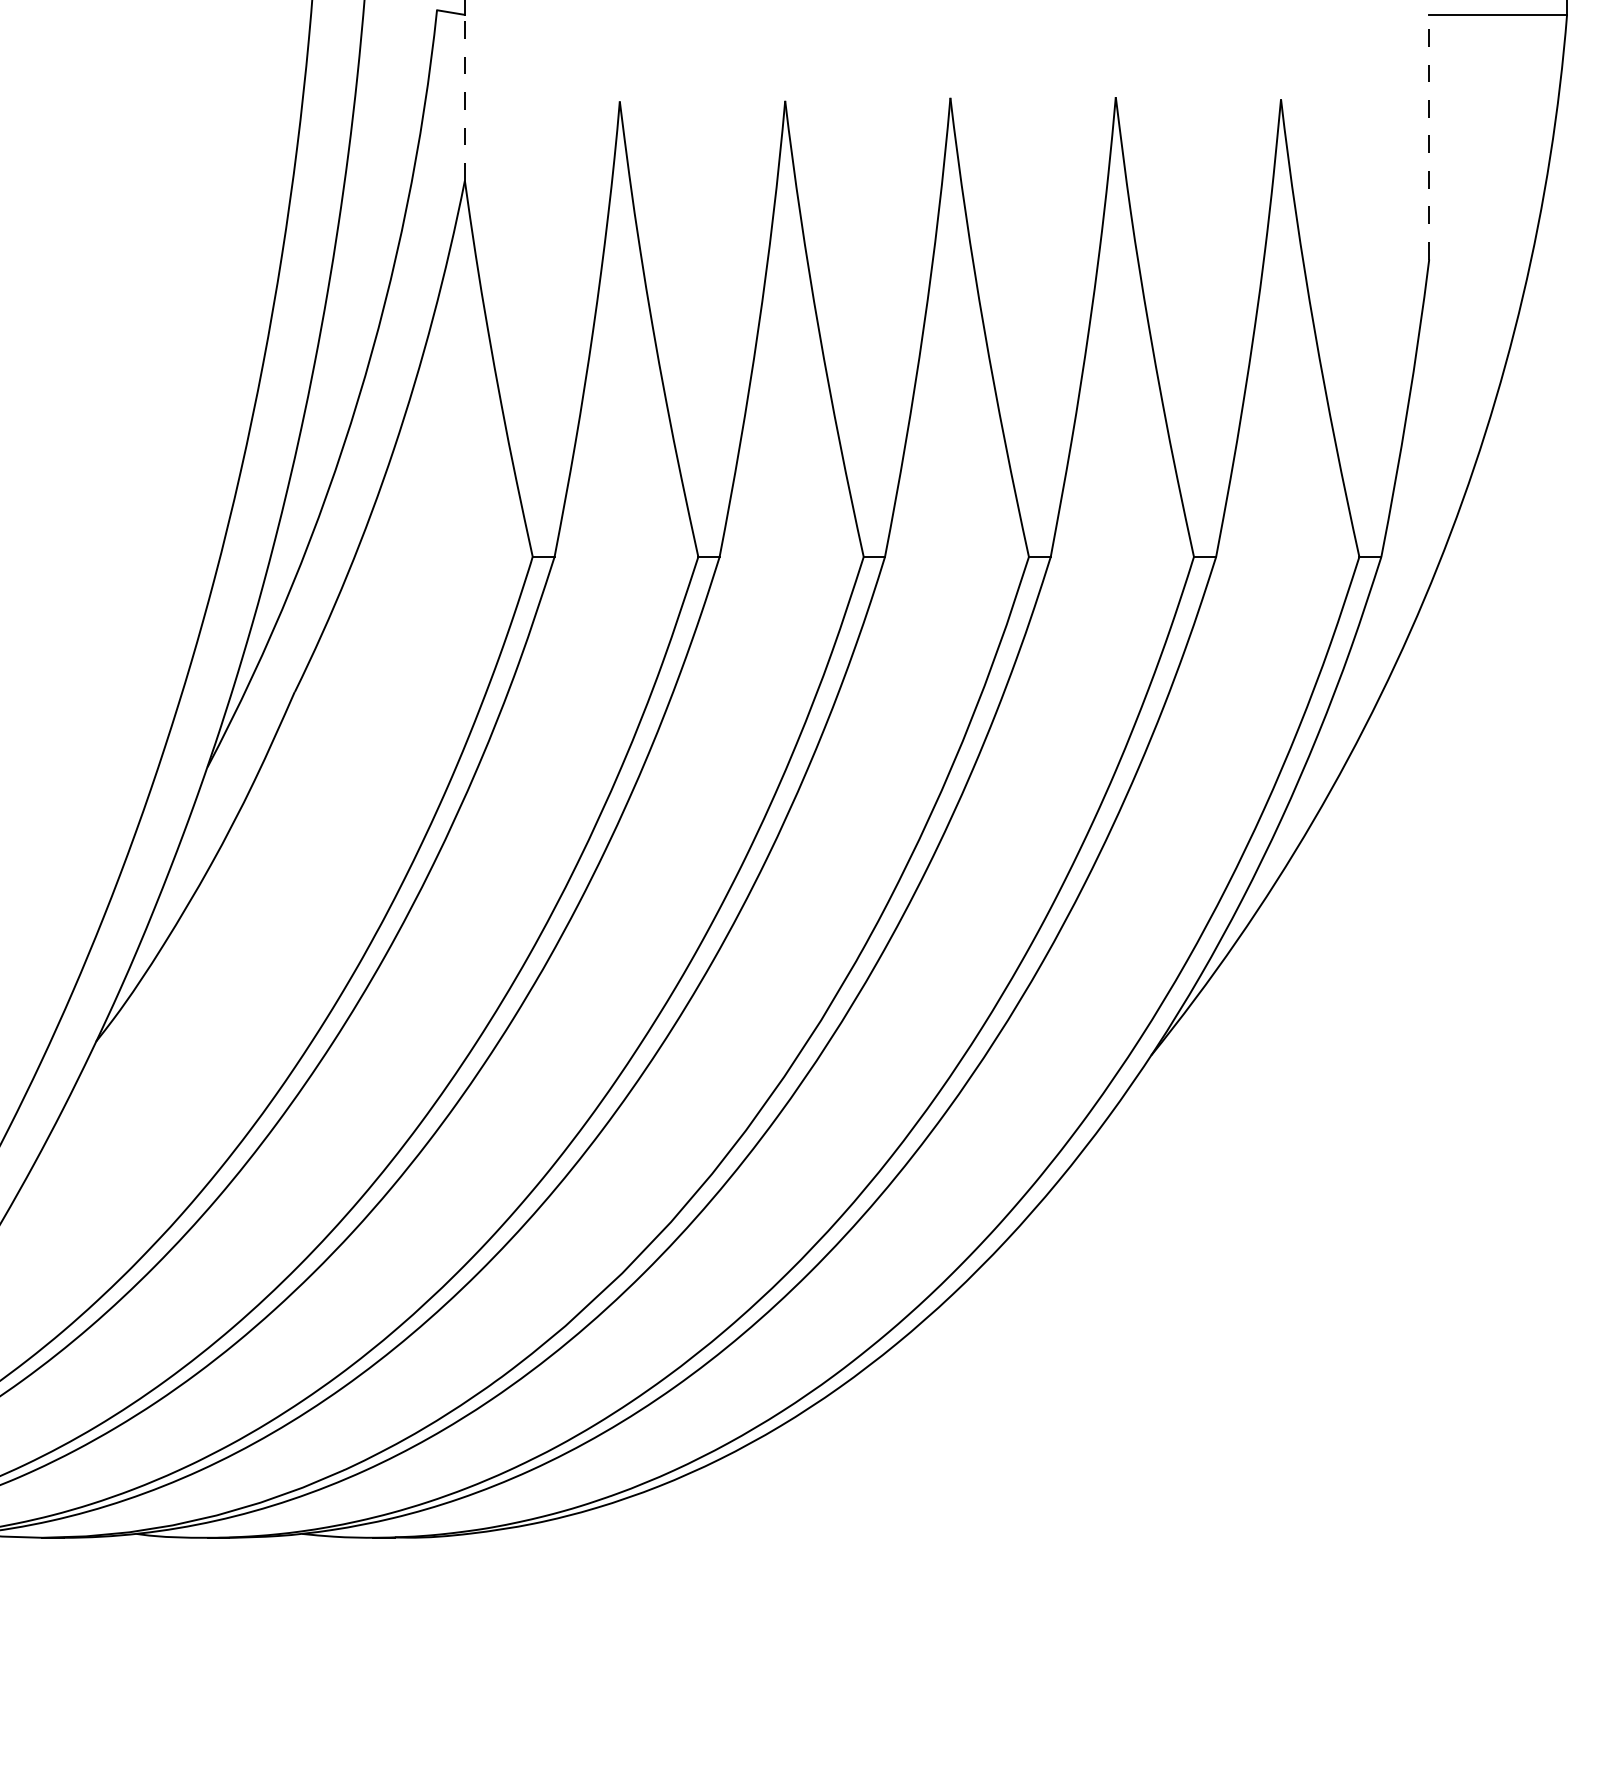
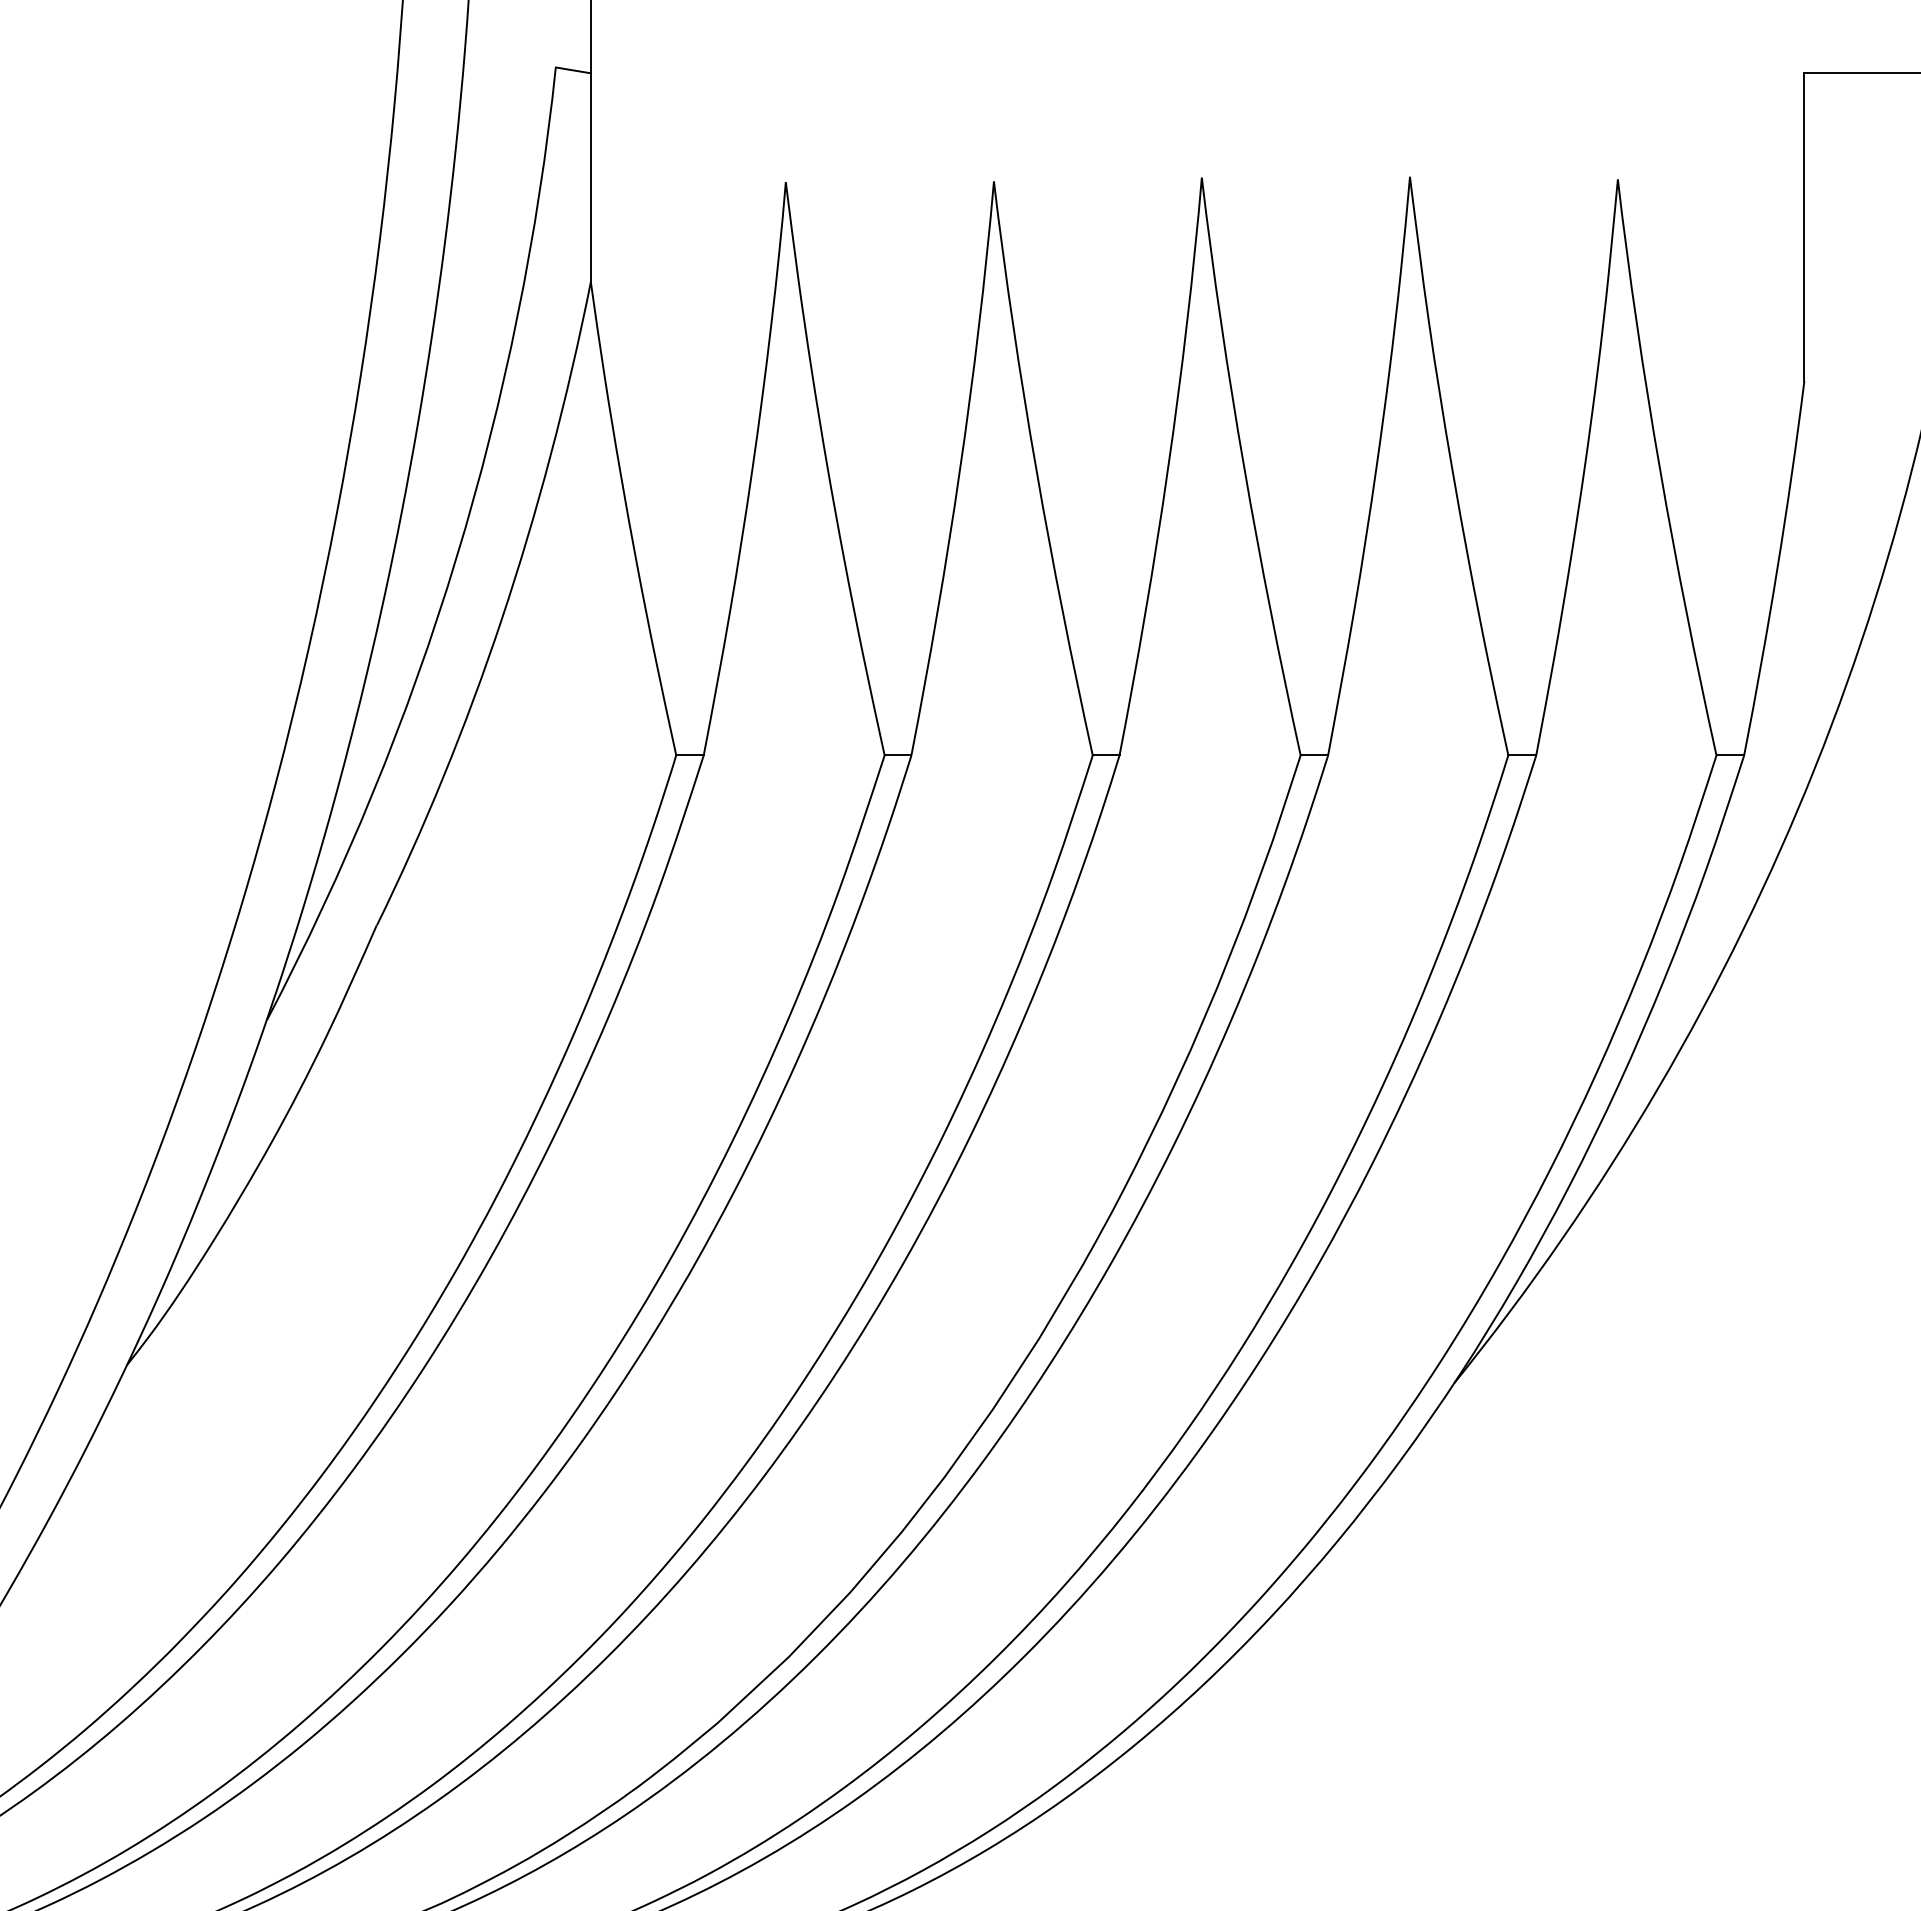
line: (464, 97) -> (590, 177), dashed -> solid
line: (1429, 136) -> (1804, 226), dashed -> solid

